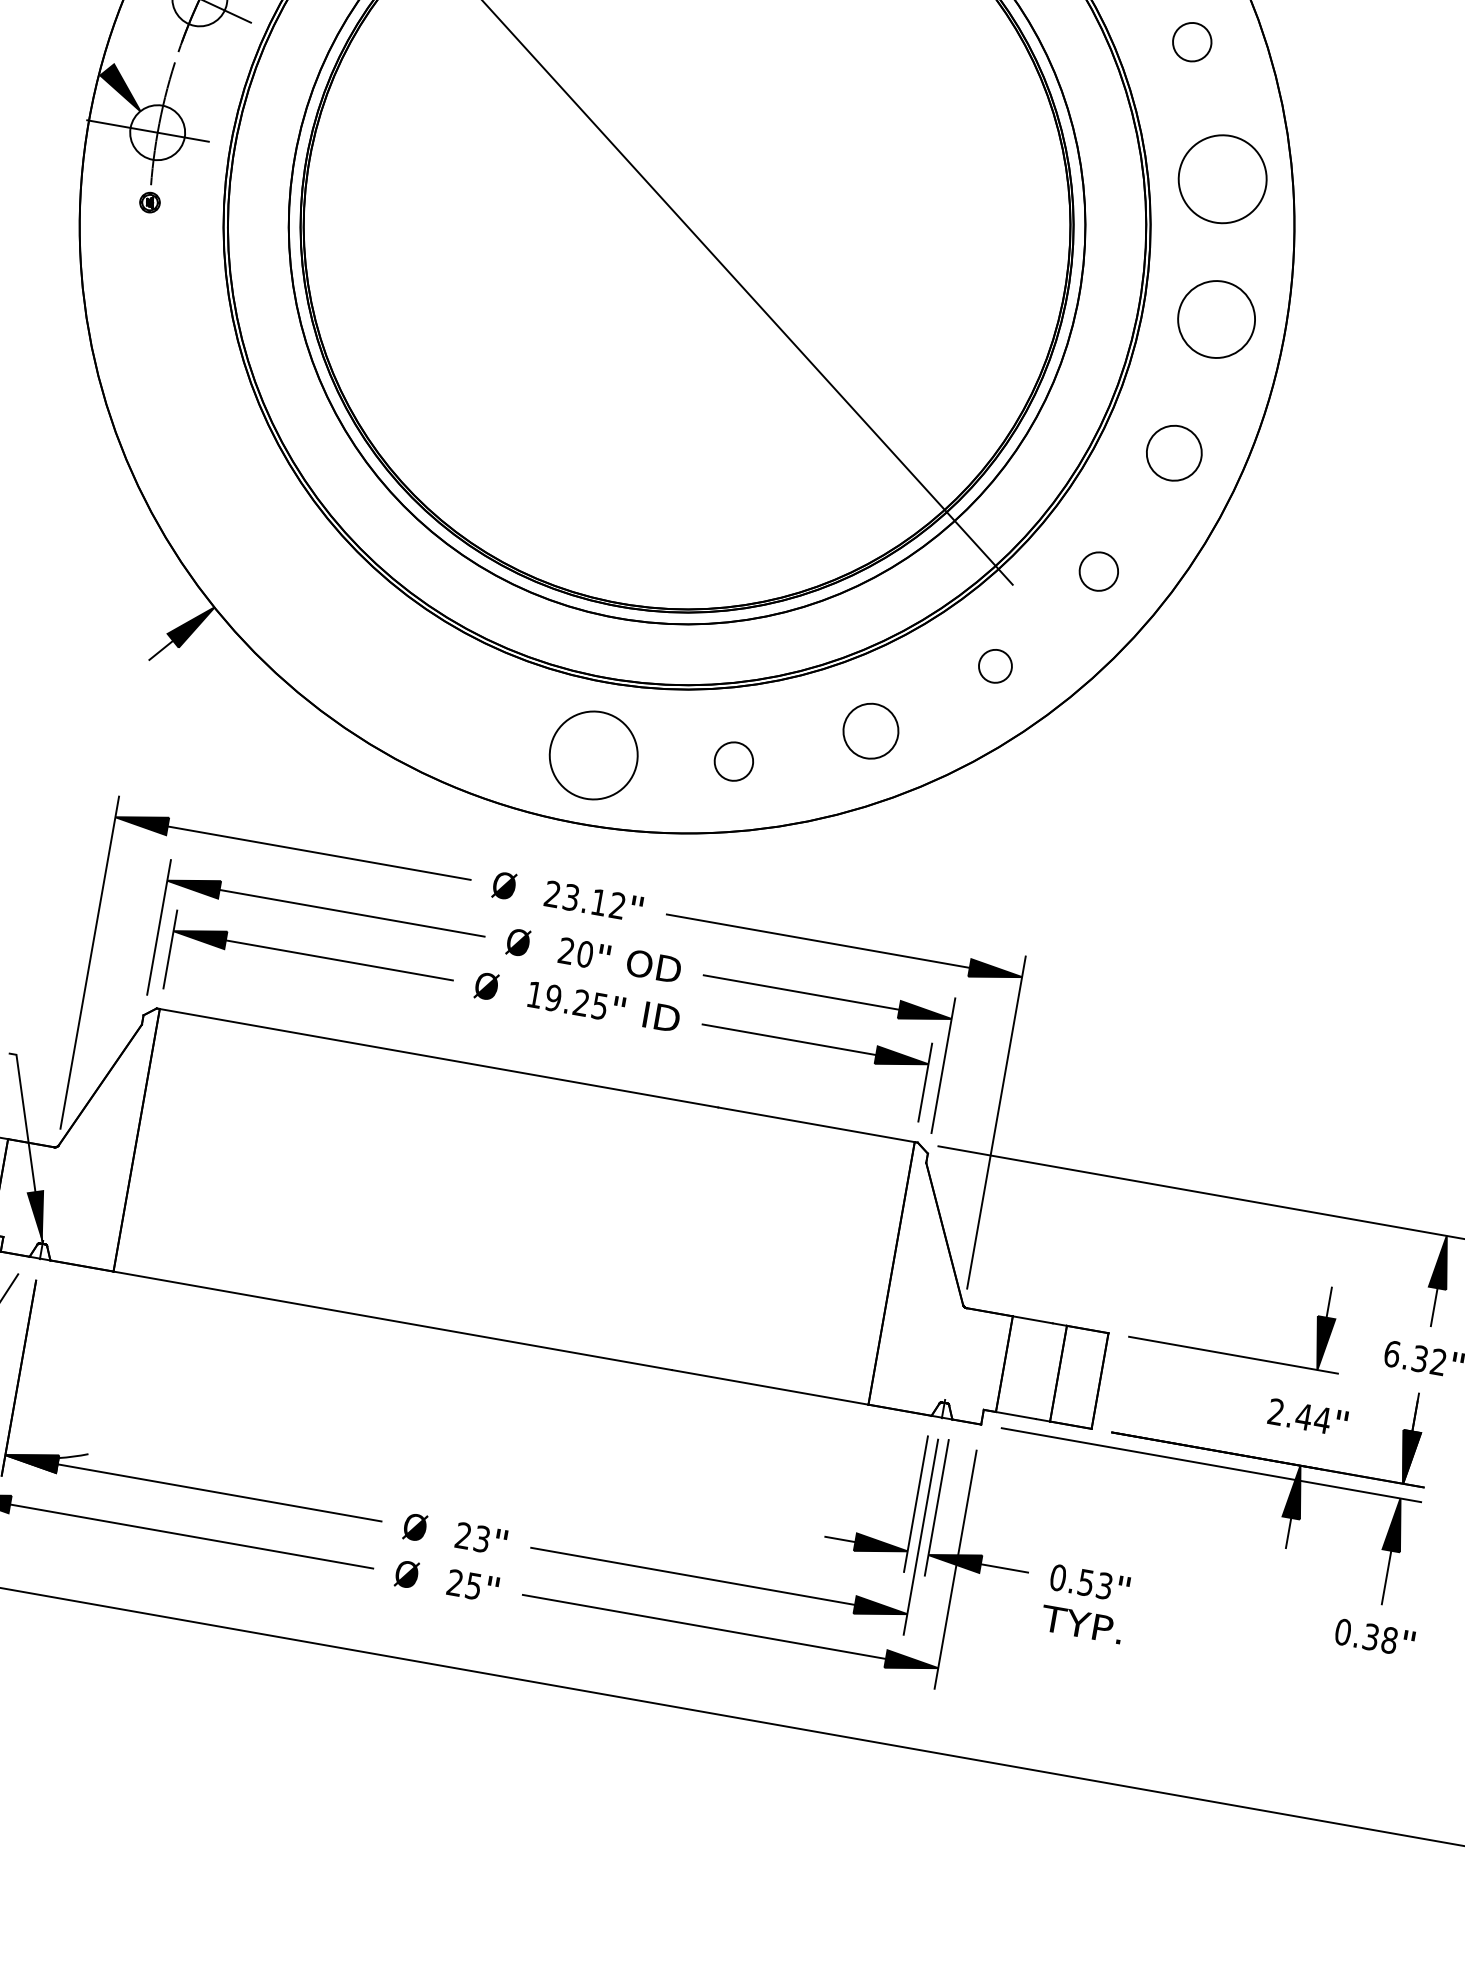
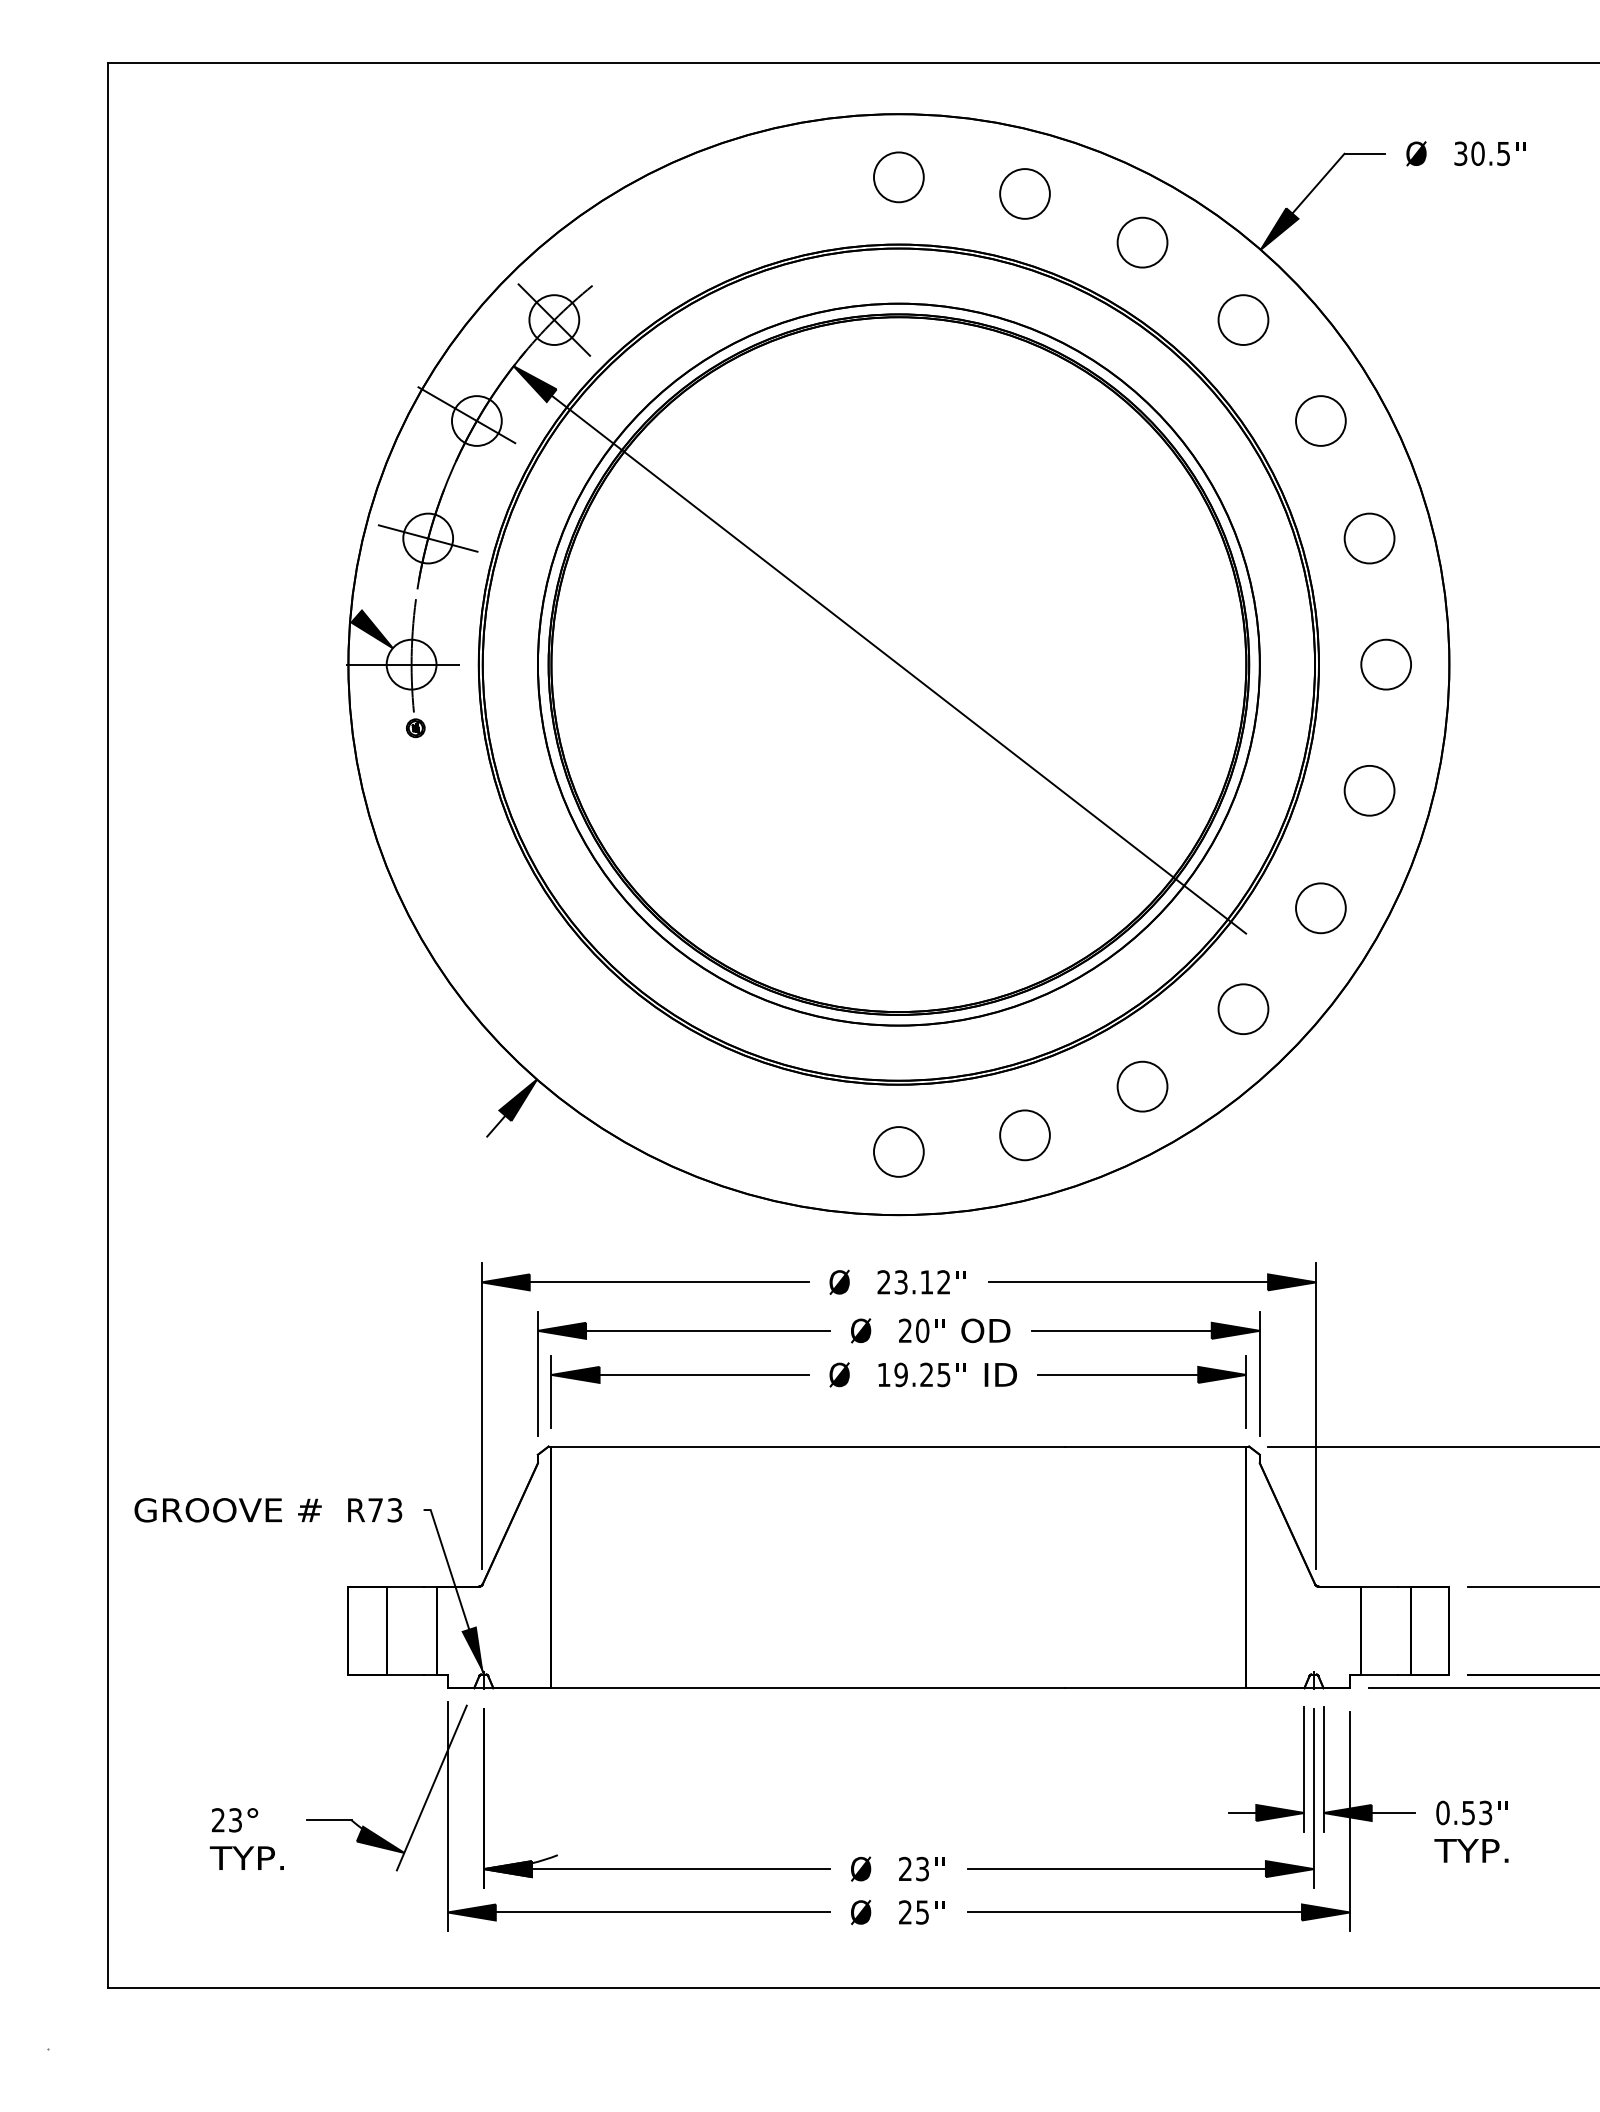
circle: (1191, 41) -> (1320, 420), size x1.43
circle: (1222, 179) -> (1369, 538), size x0.62
circle: (1215, 319) -> (1385, 664), size x0.71
circle: (1098, 571) -> (1320, 908), size x1.43
circle: (995, 665) -> (1243, 1008), size x1.67
circle: (593, 754) -> (898, 1151), size x0.62
circle: (733, 761) -> (1024, 1135), size x1.43

